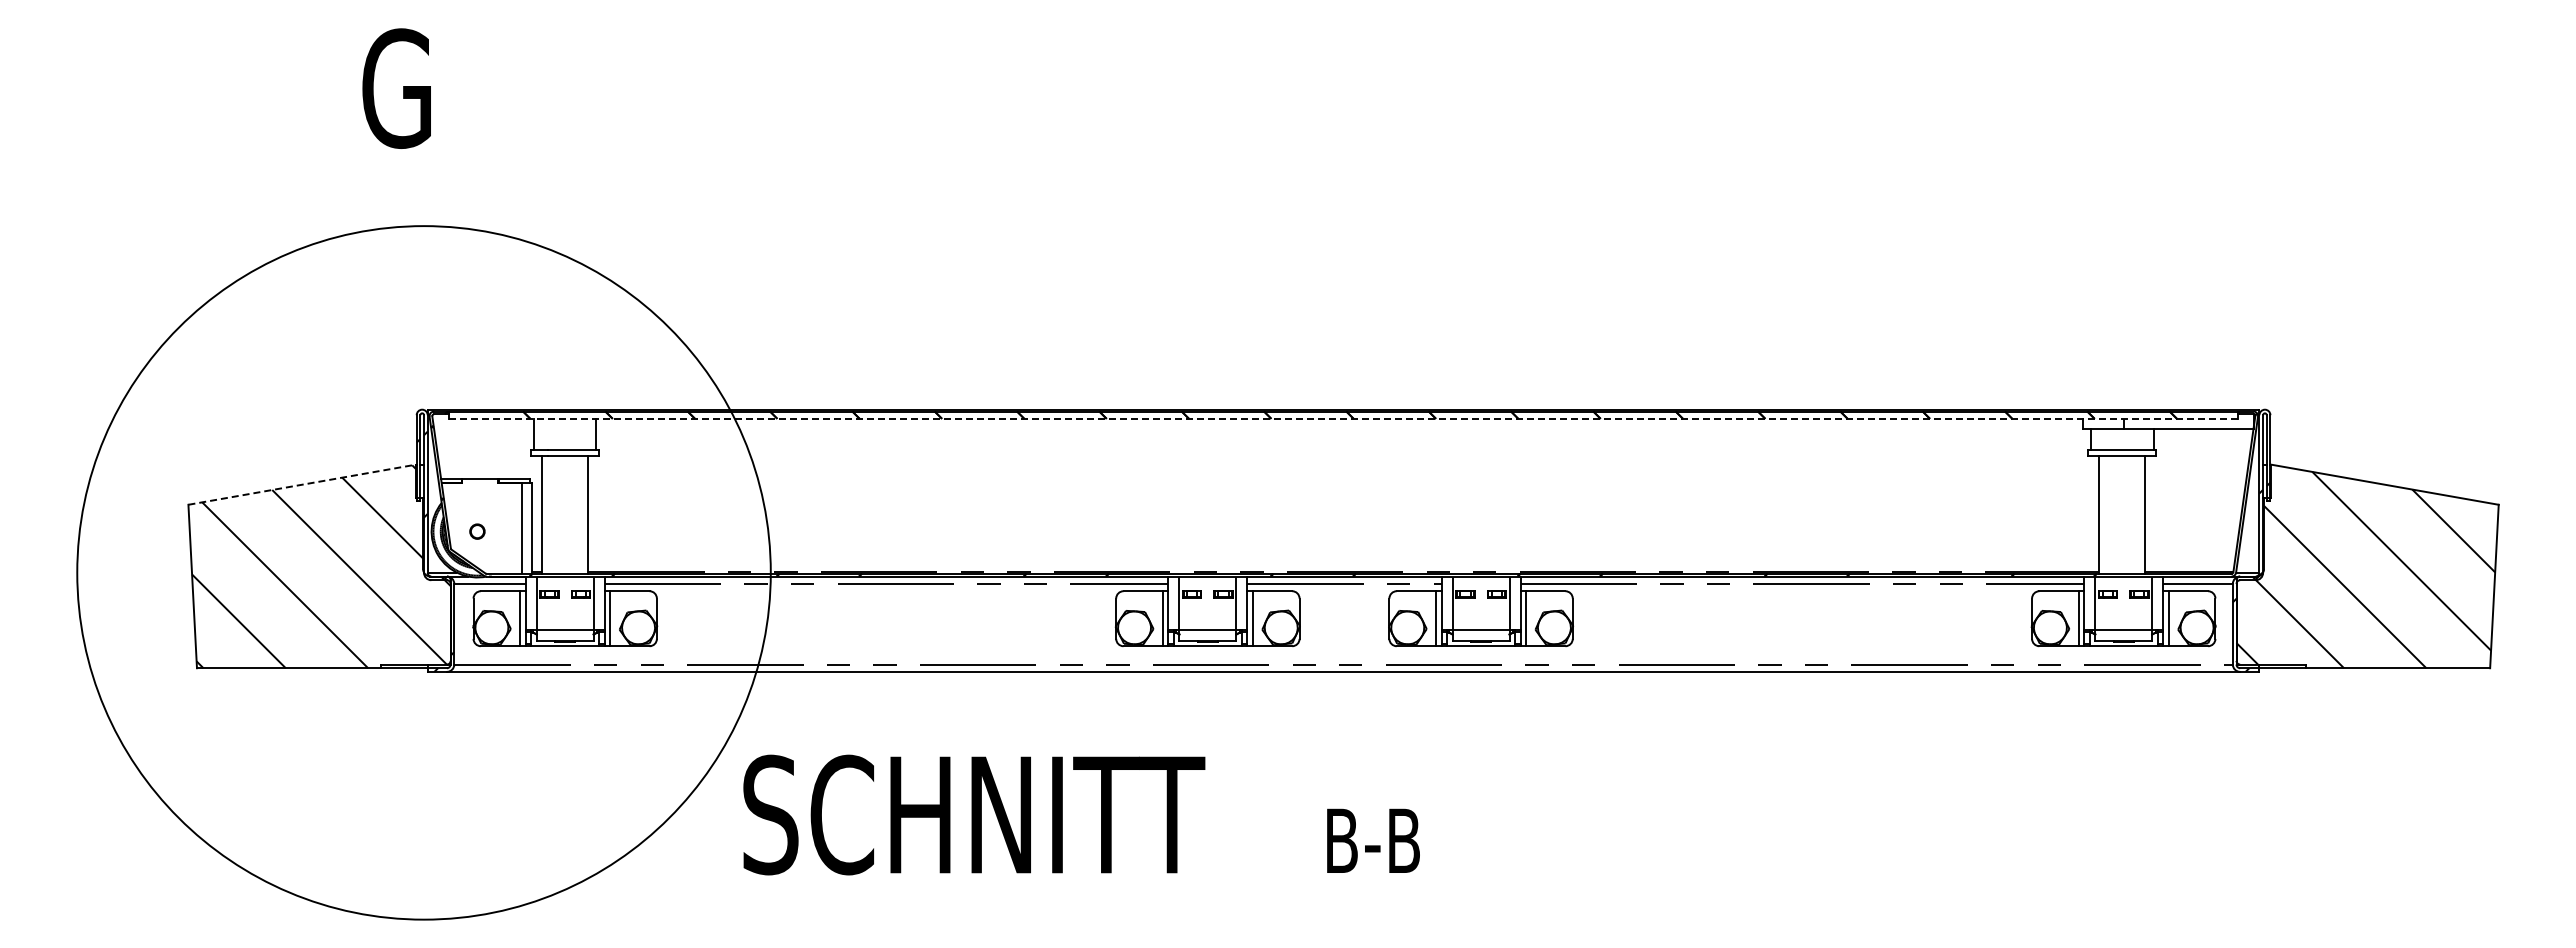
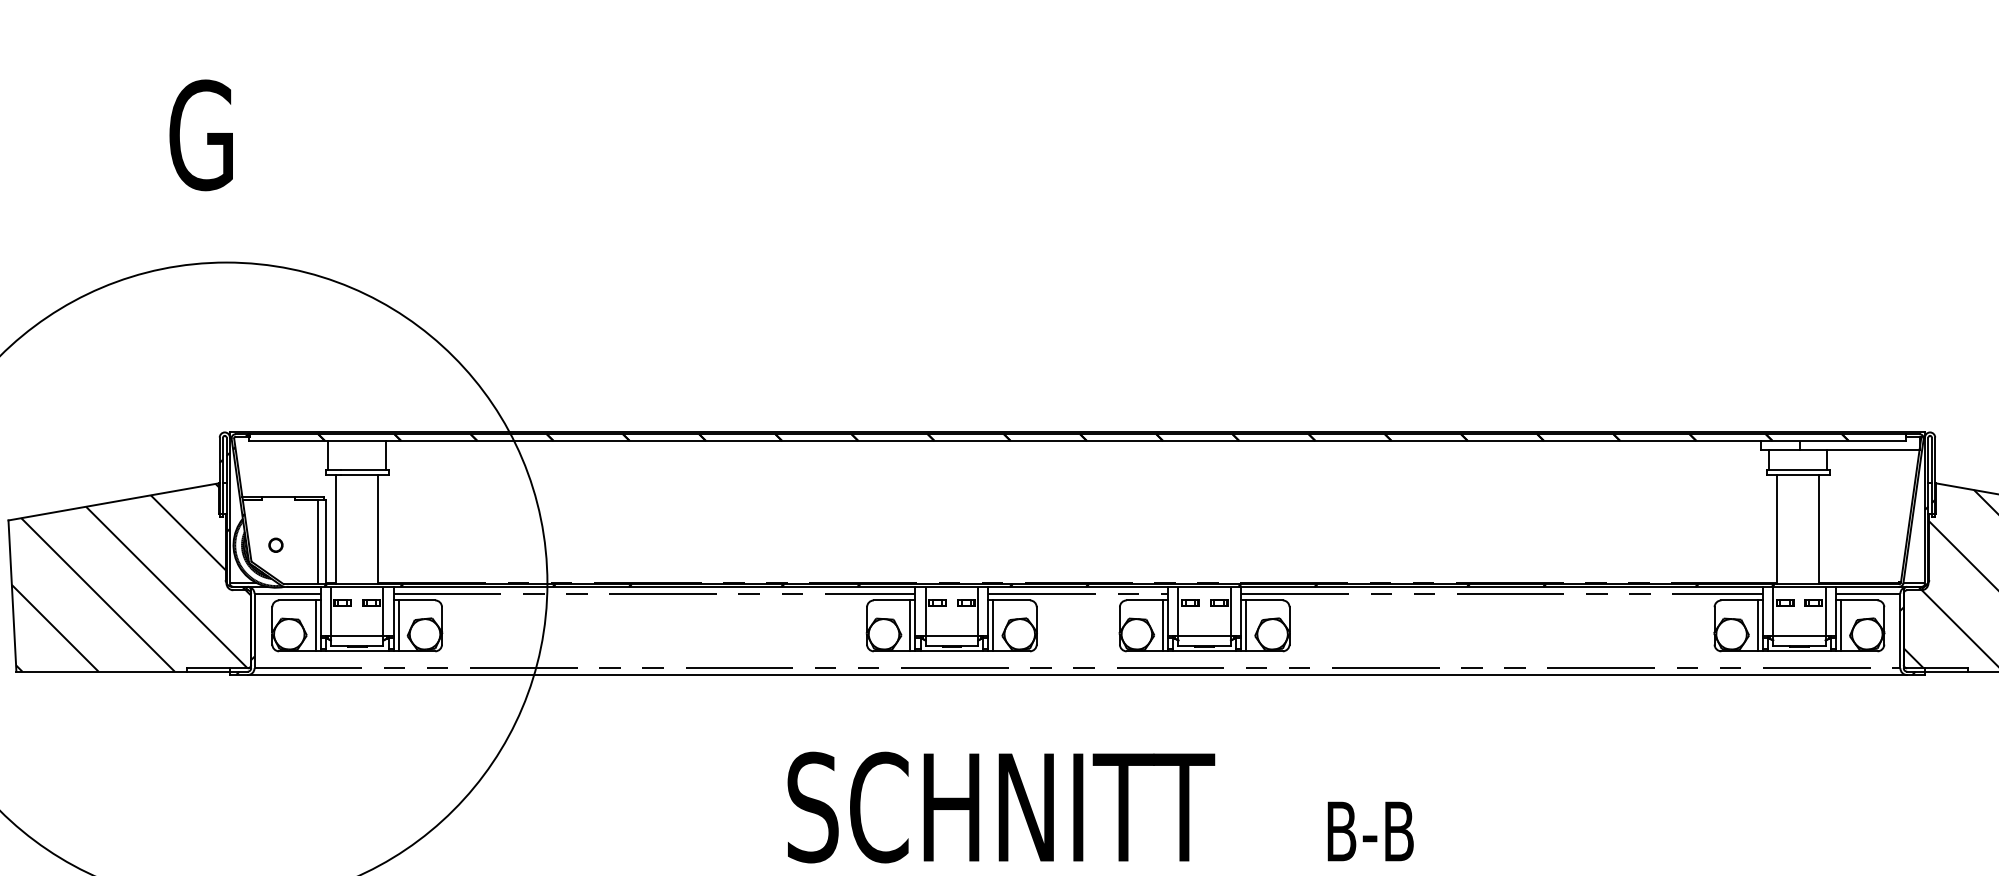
line: (1343, 418) -> (1077, 440), dashed -> solid
line: (302, 484) -> (114, 501), dashed -> solid
text: (1081, 814) -> (1100, 807), moved

